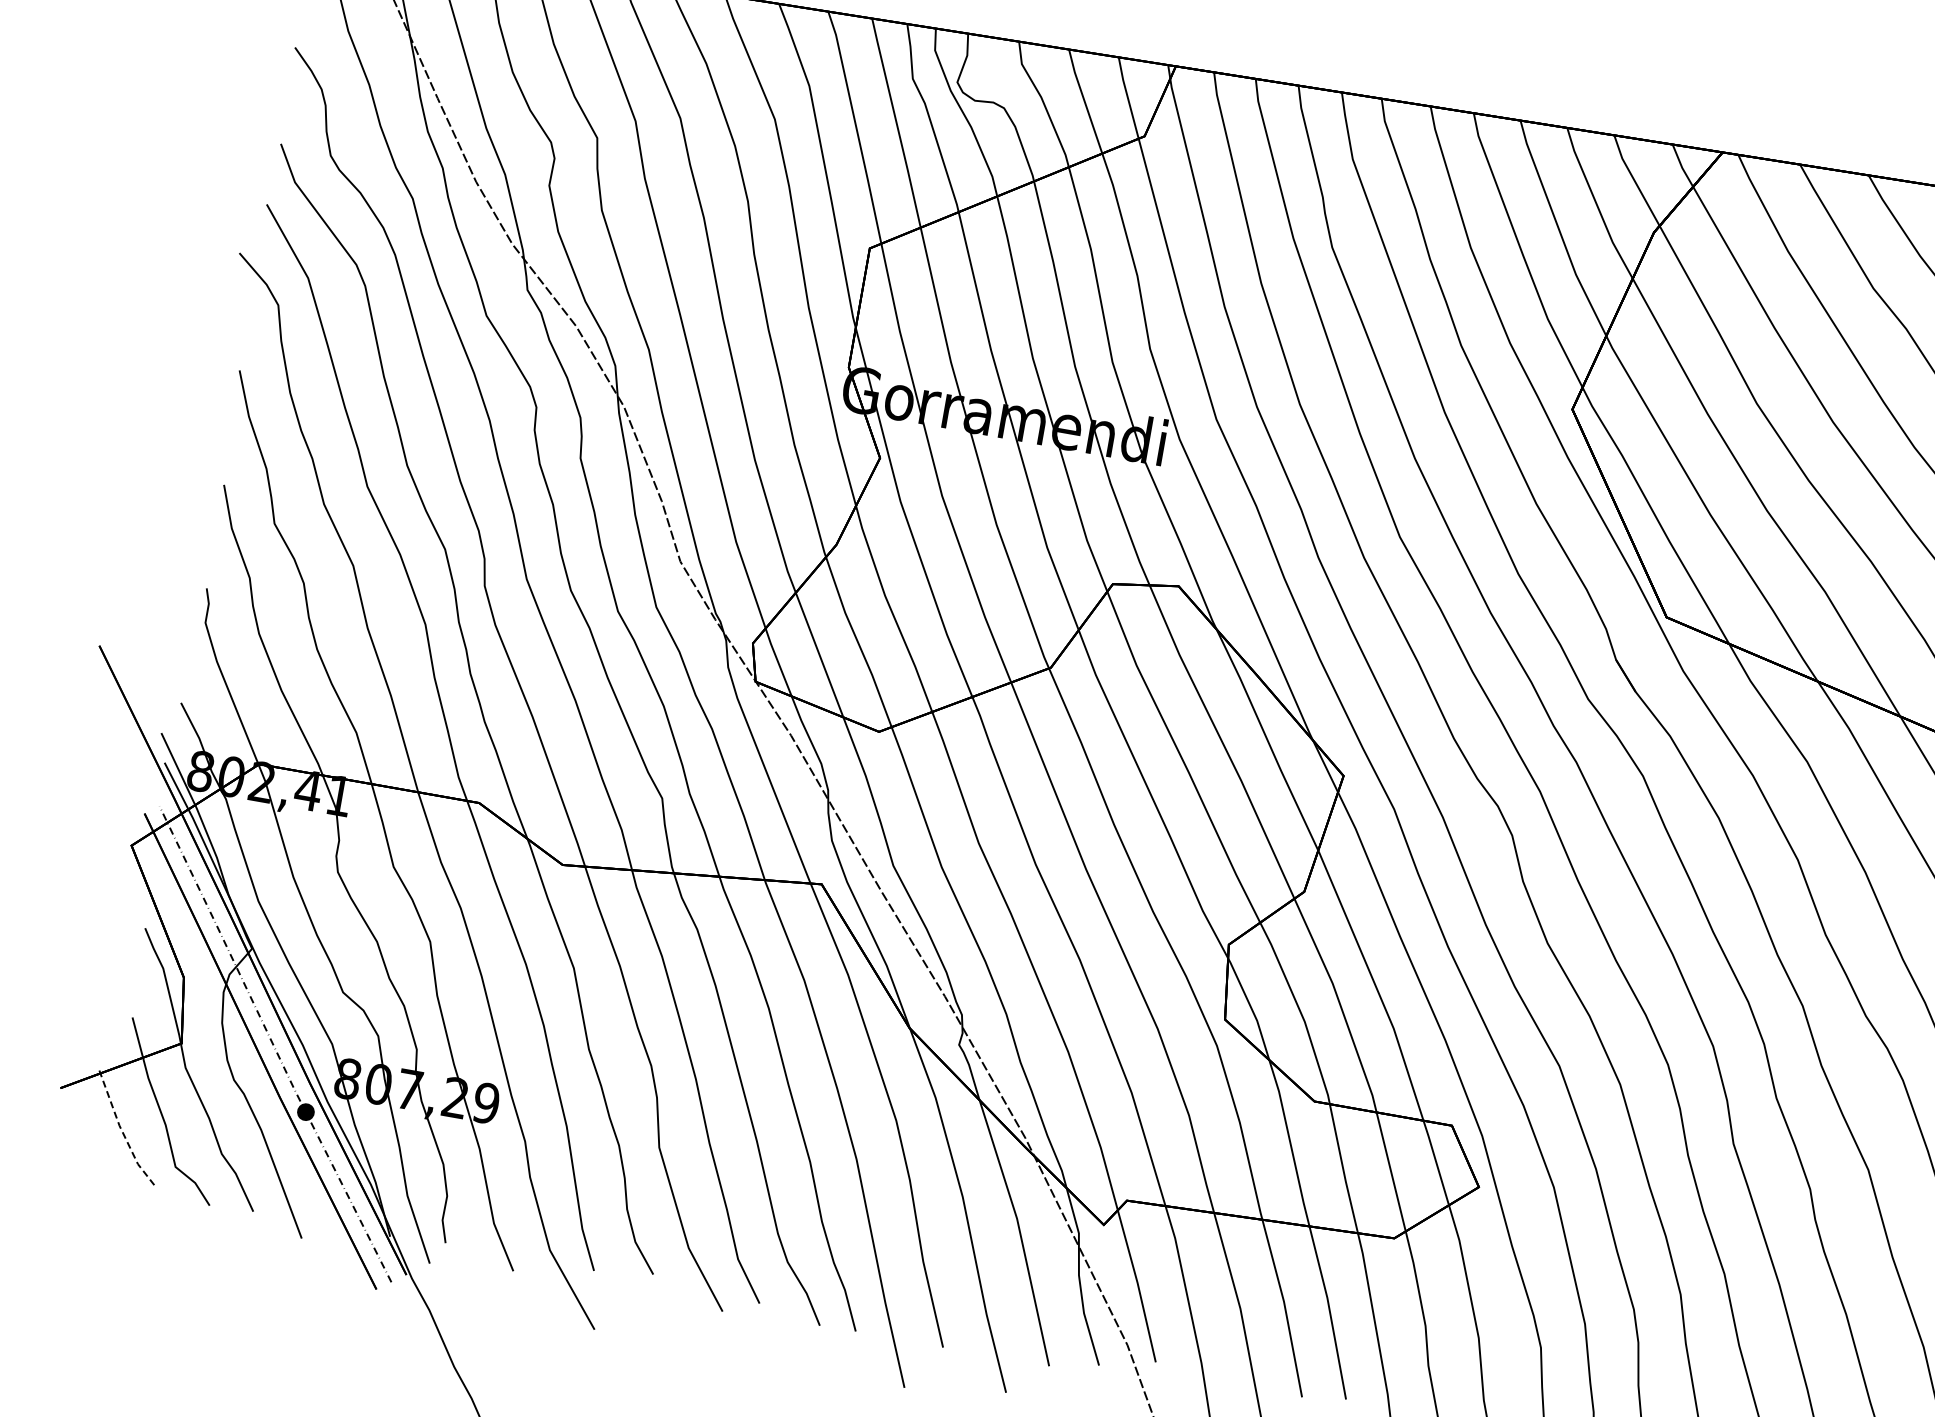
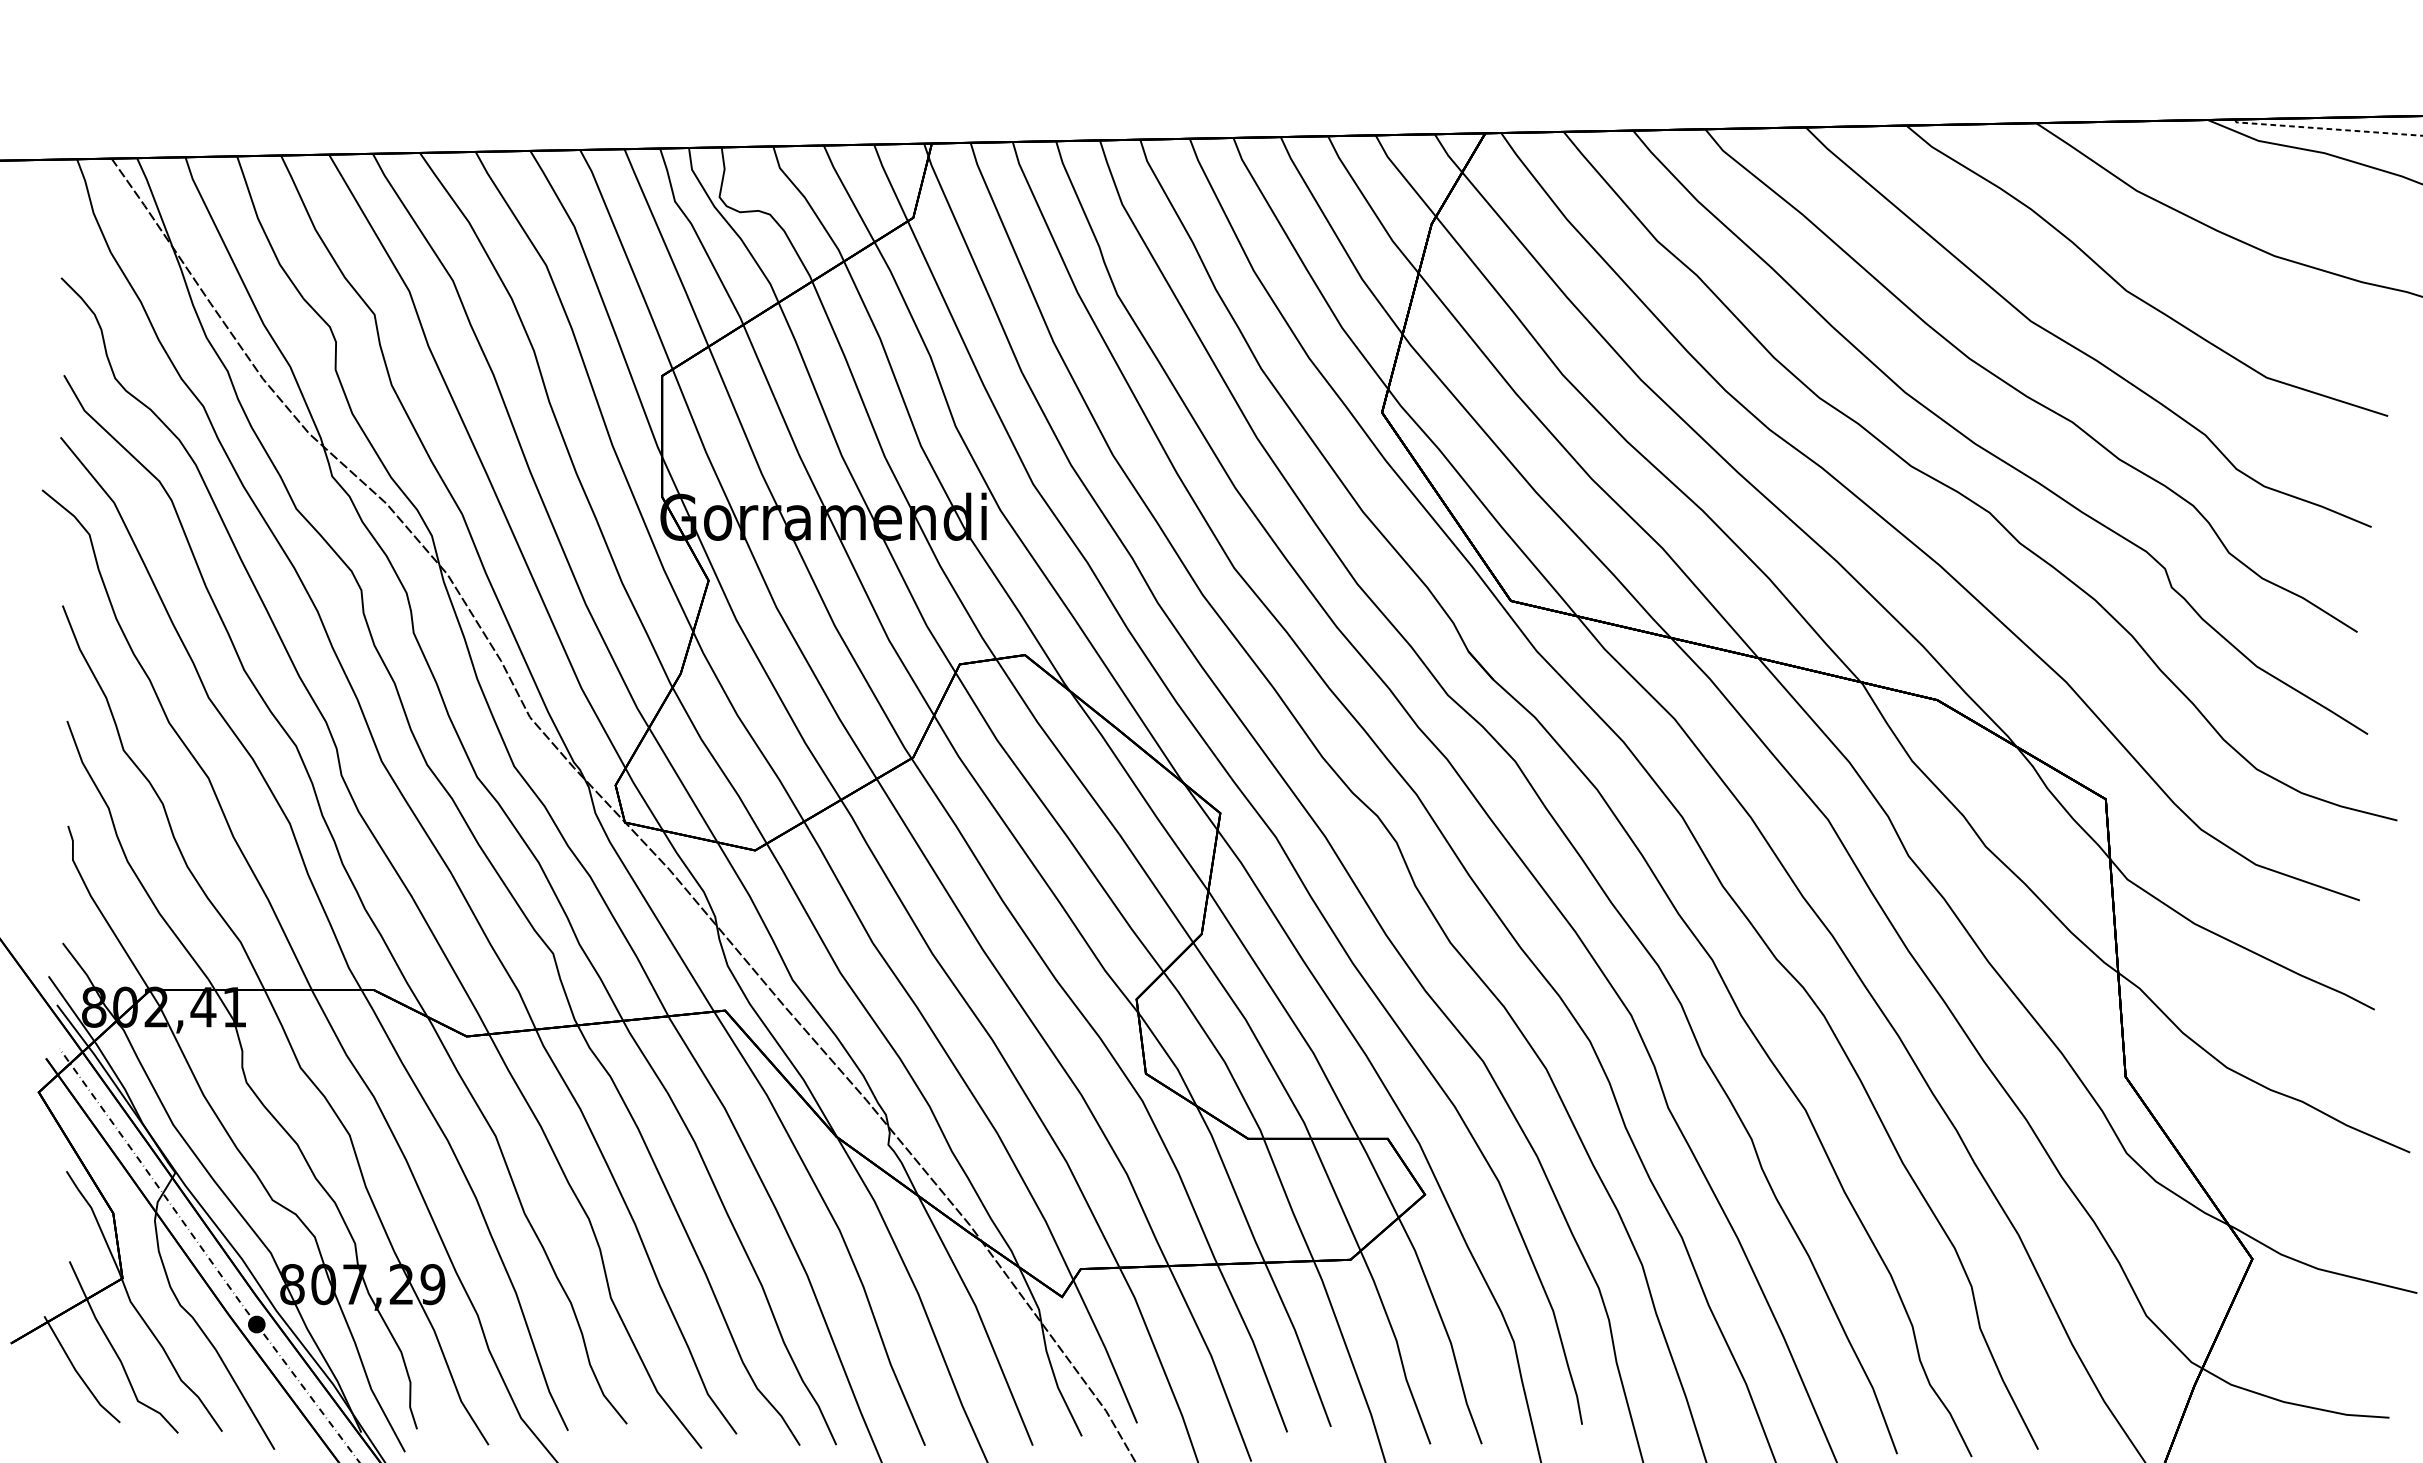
line: (121, 1128) -> (77, 1372), dashed -> solid

